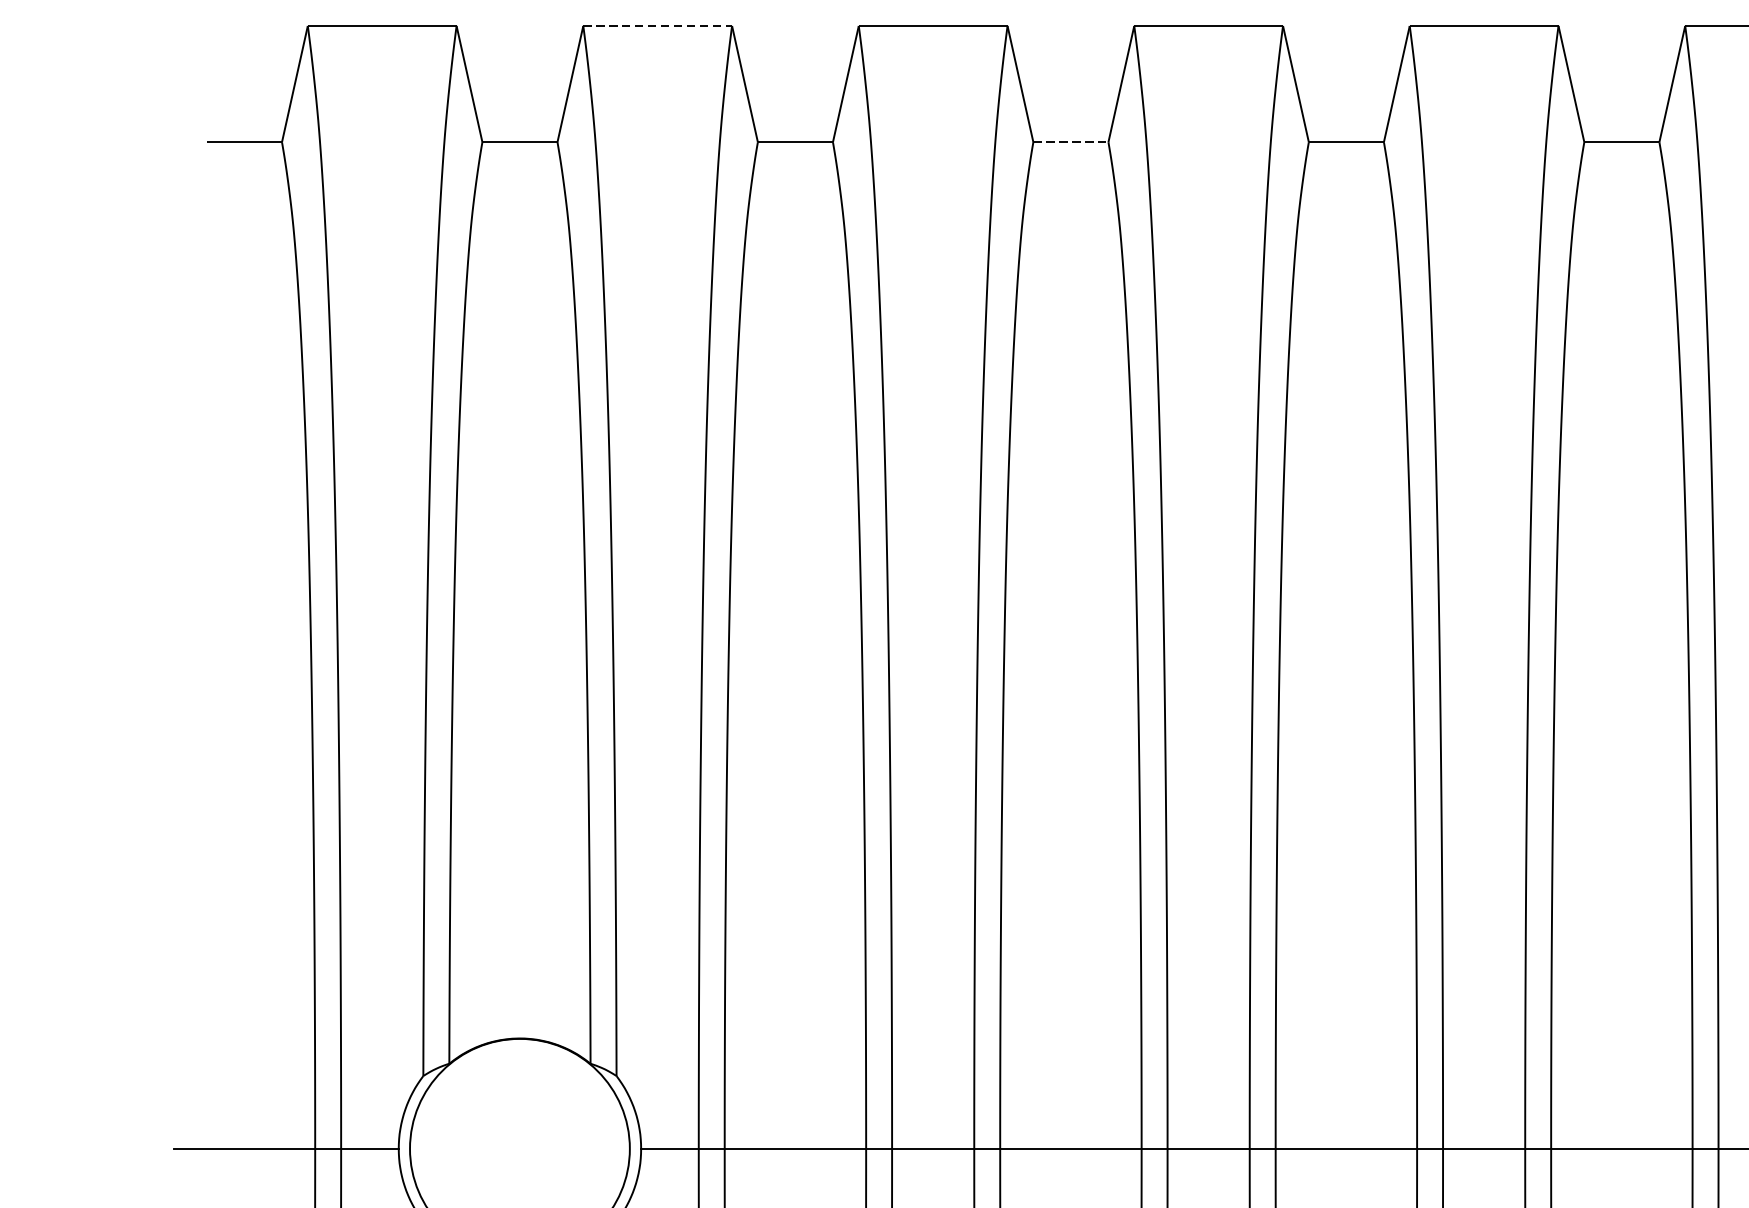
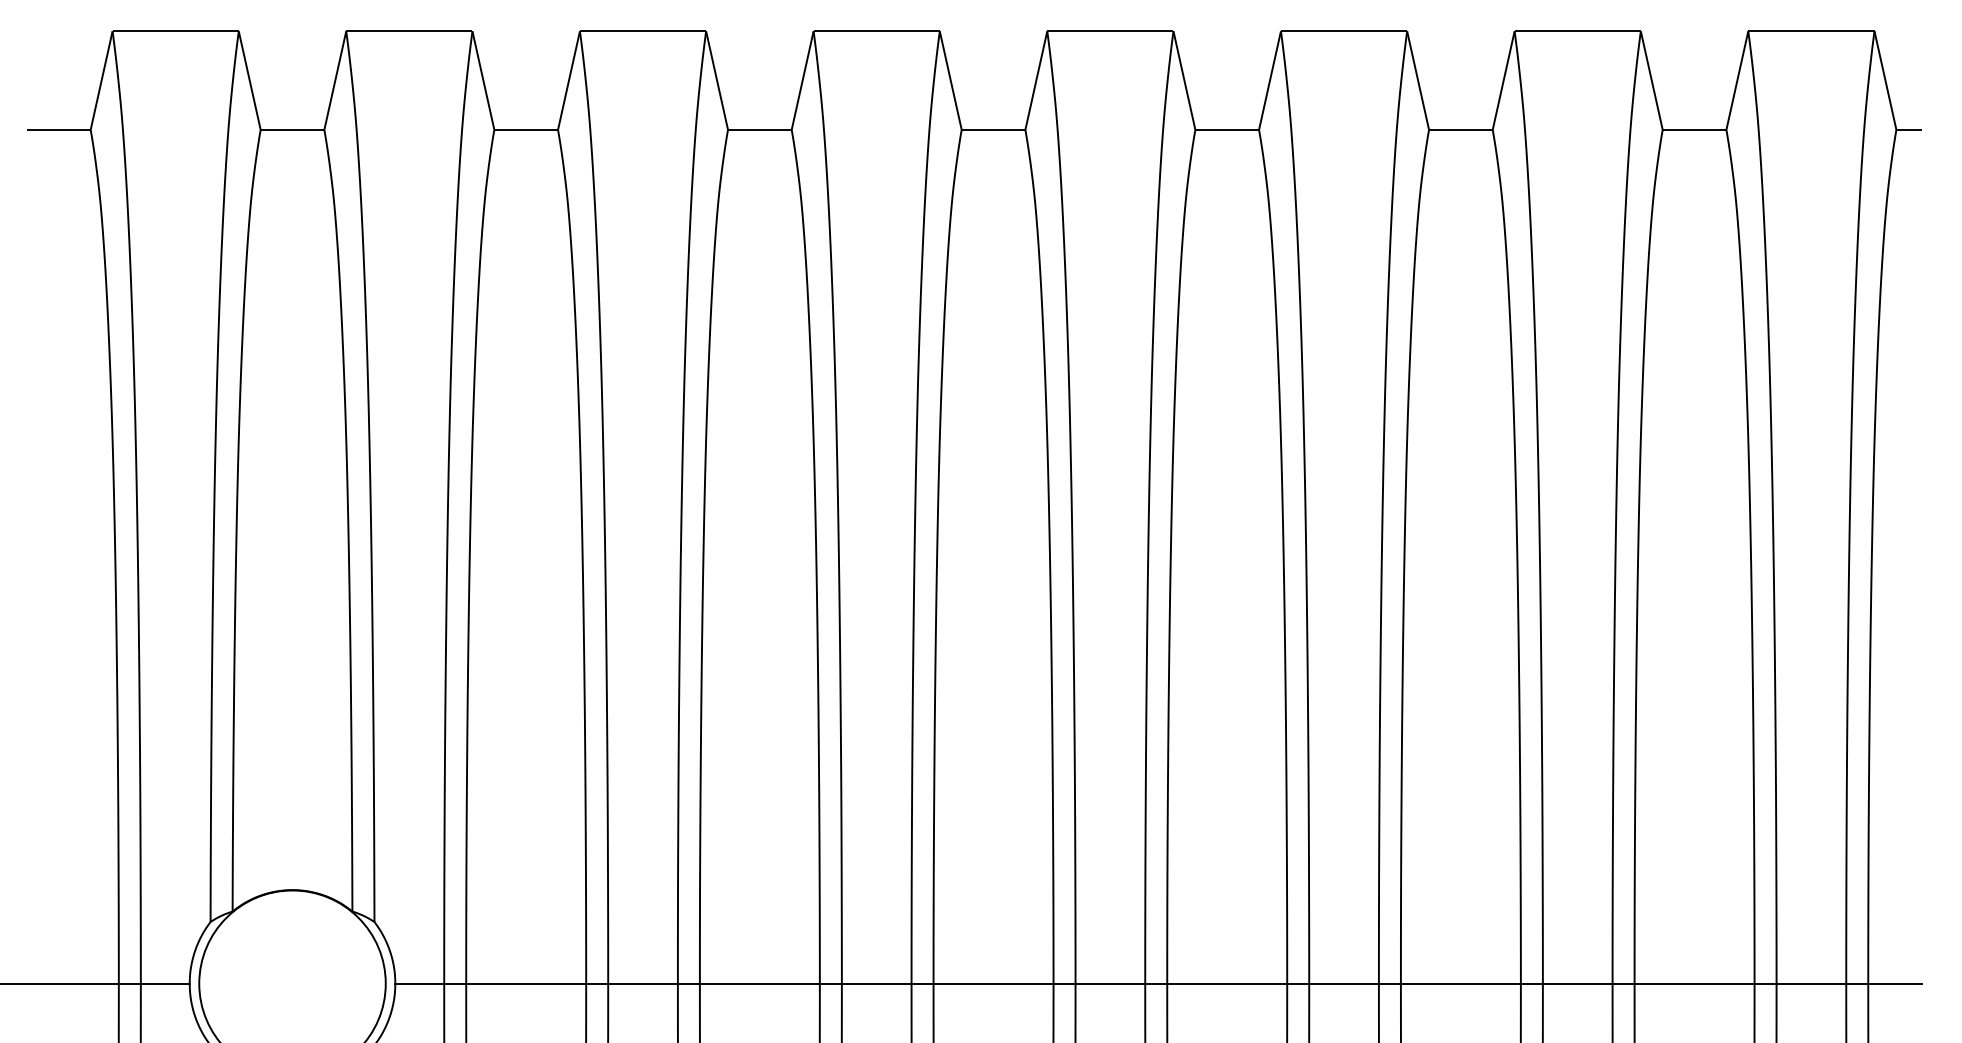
line: (657, 26) -> (409, 31), dashed -> solid
line: (1070, 141) -> (759, 129), dashed -> solid

